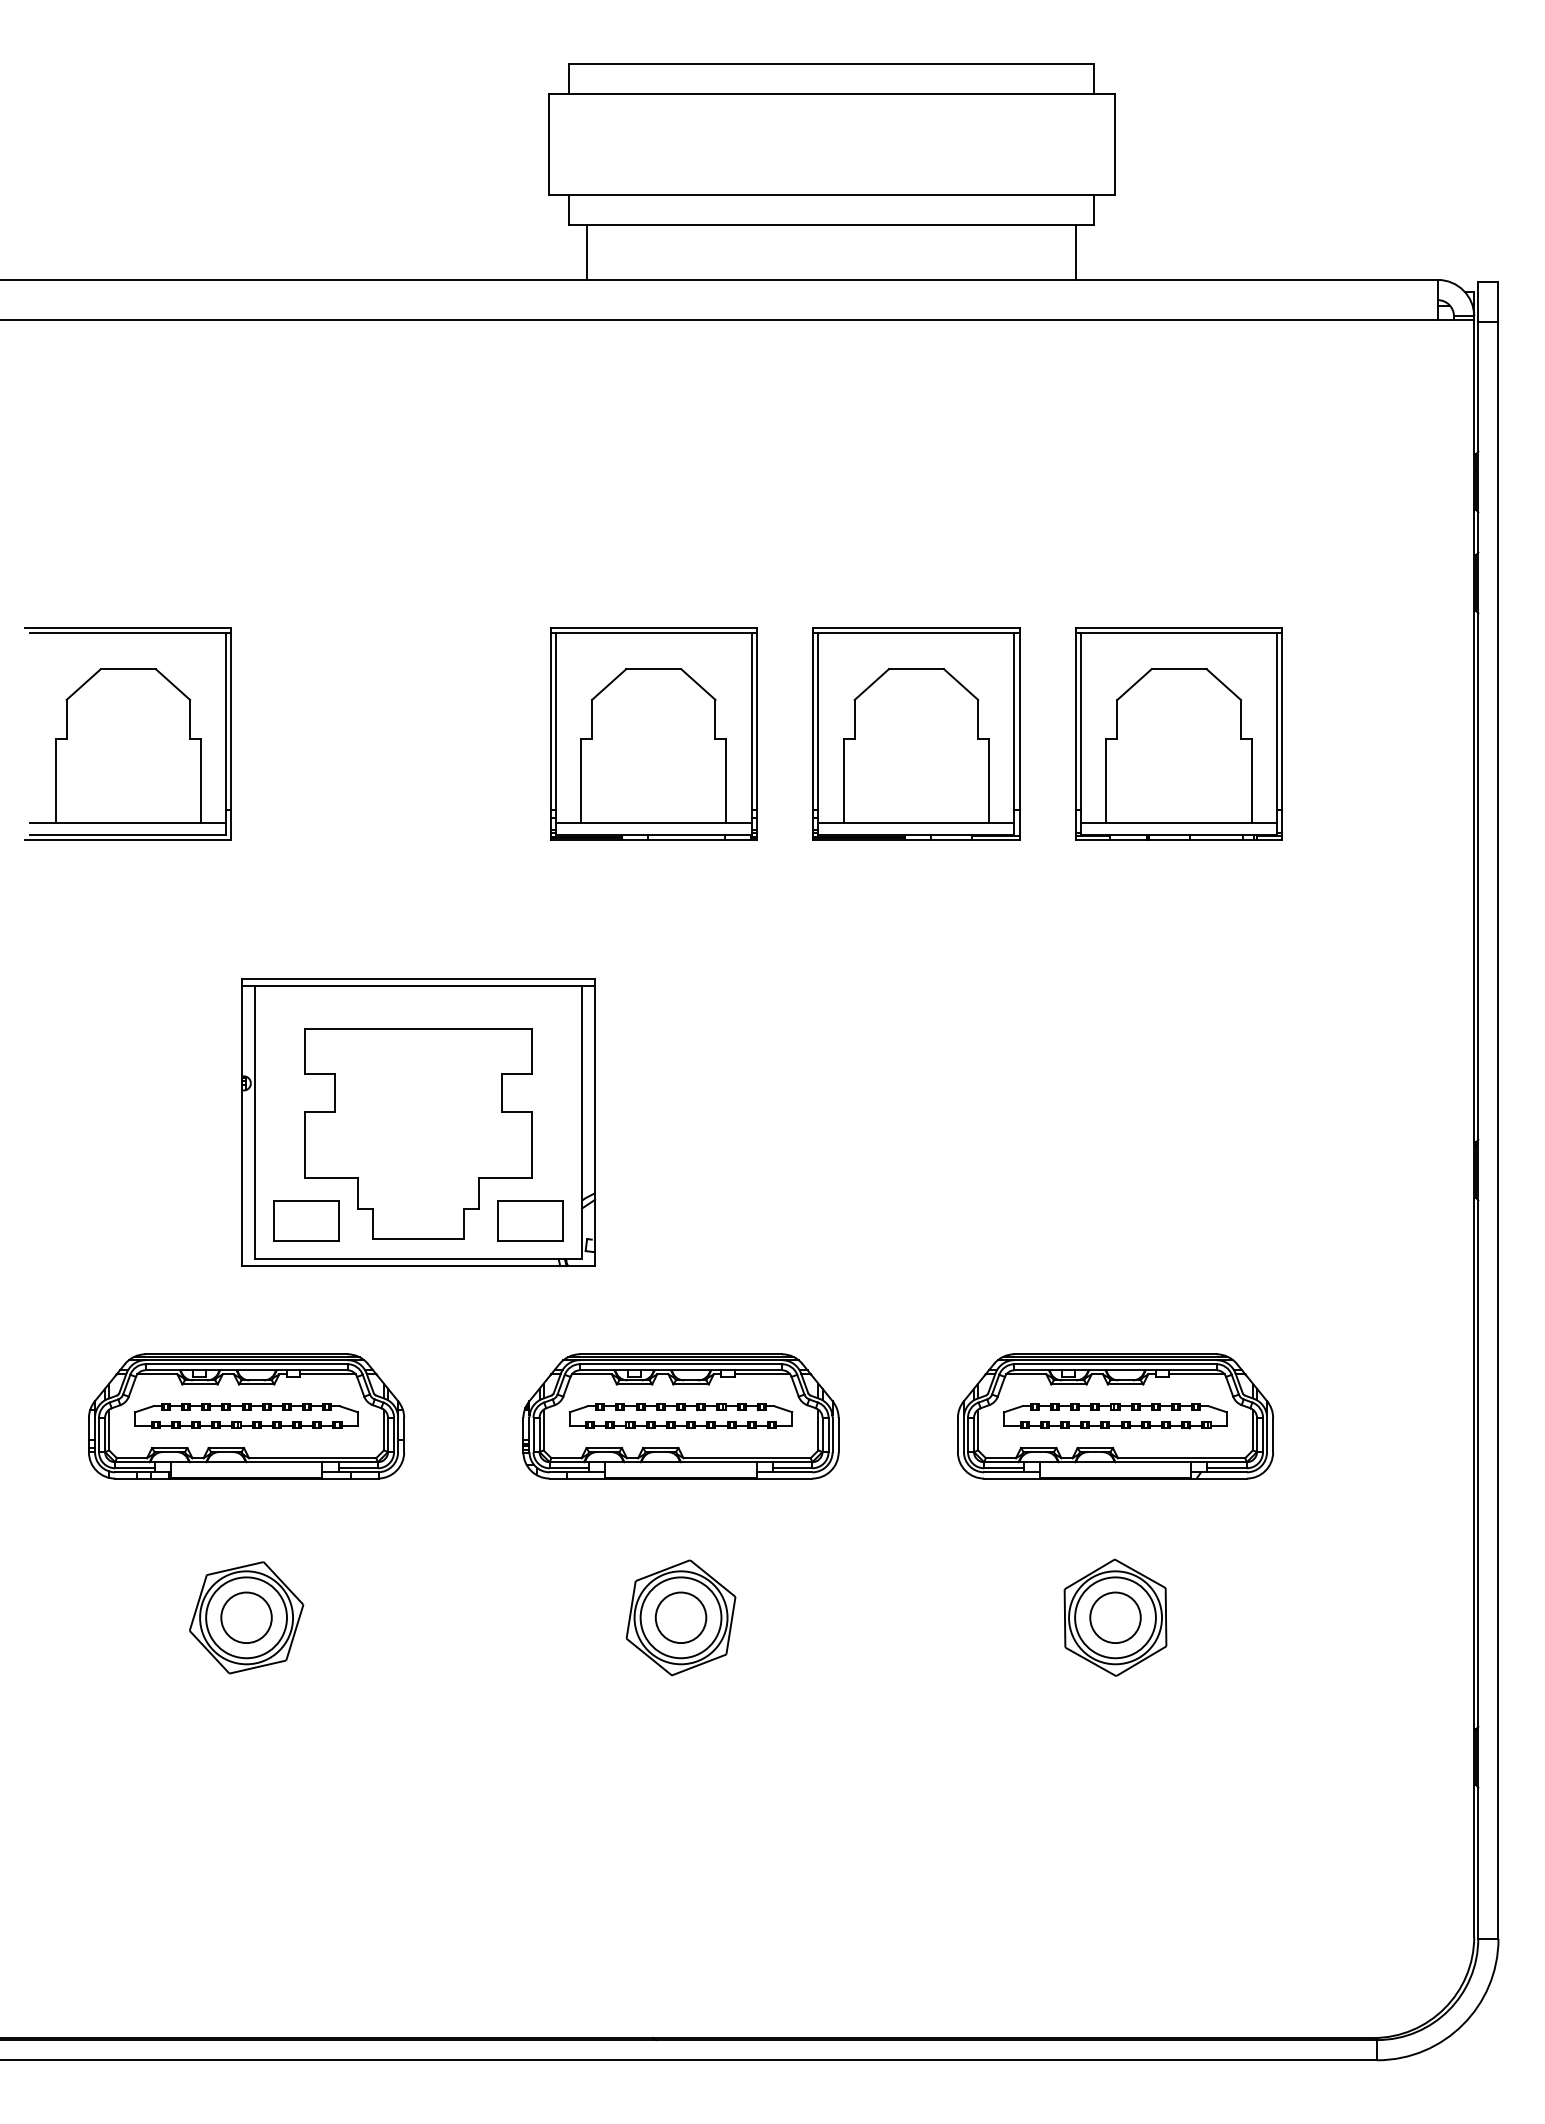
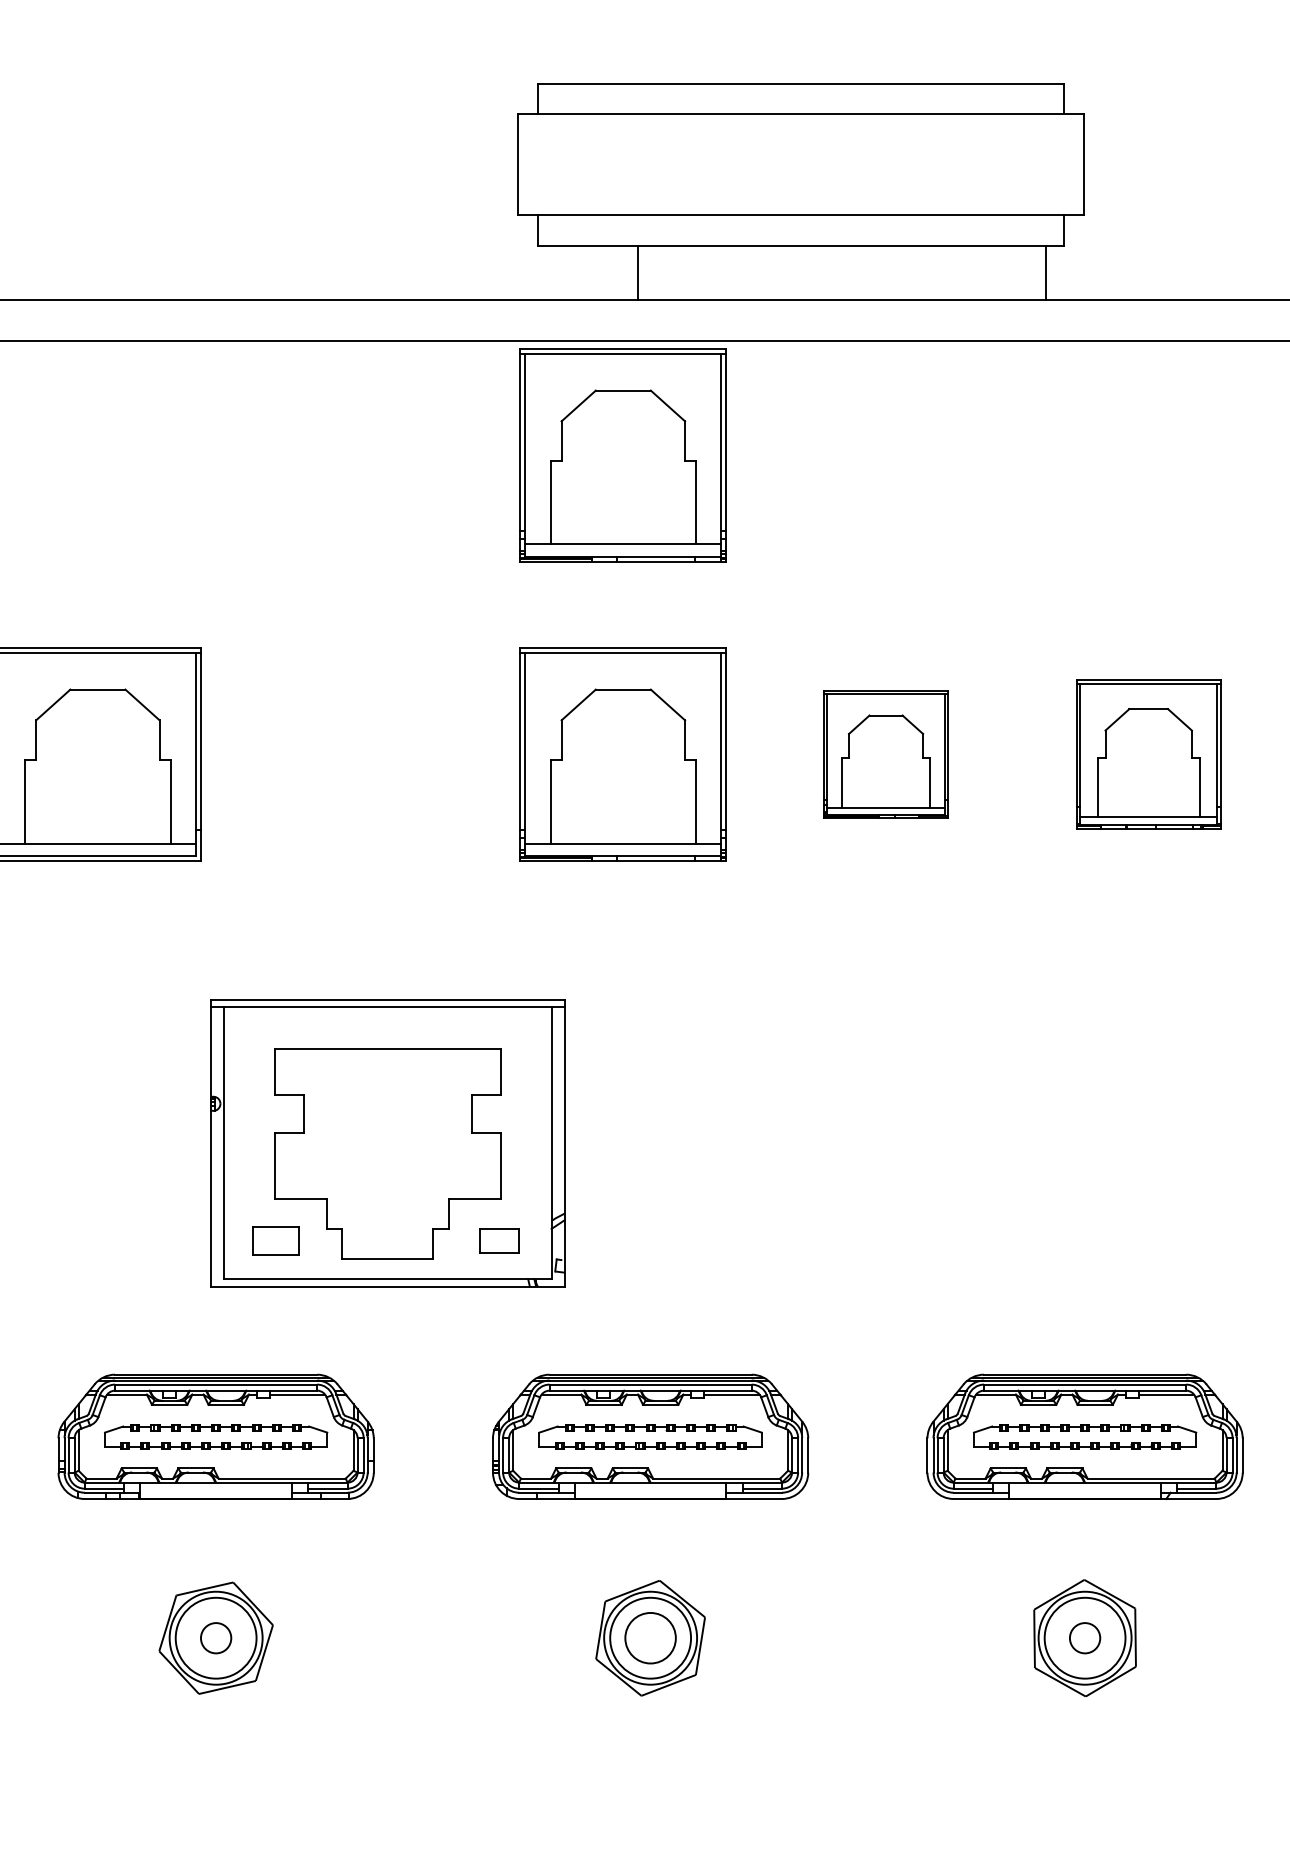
line: (587, 252) -> (638, 272), moved
part: (653, 434) -> (623, 454), added
part: (916, 733) -> (886, 753), size x0.6
part: (1178, 733) -> (1148, 753), size x0.7
part: (306, 1220) -> (276, 1240), size x0.7
part: (530, 1220) -> (500, 1240), size x0.6
circle: (246, 1617) -> (216, 1637), size x0.6
circle: (1115, 1617) -> (1085, 1637), size x0.6

